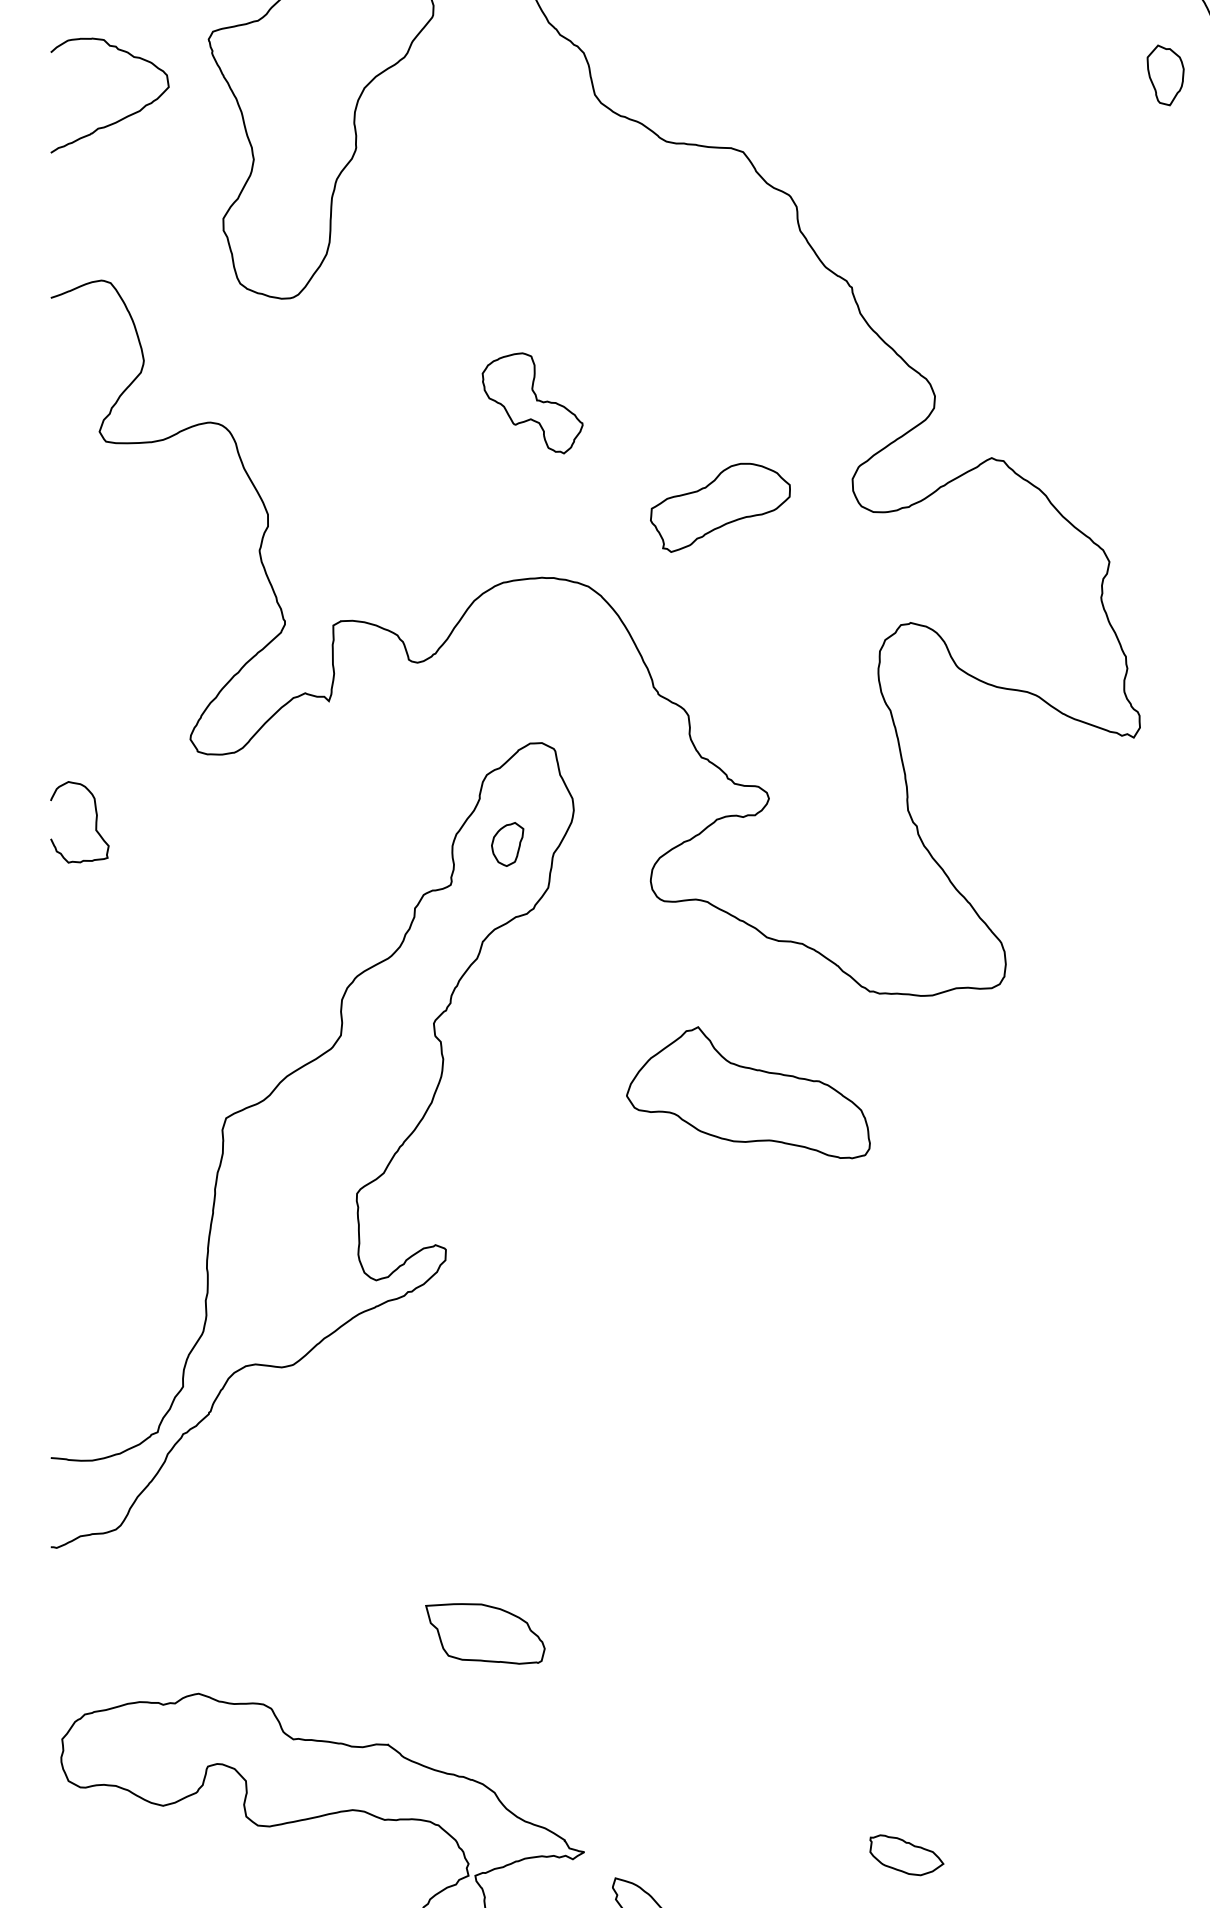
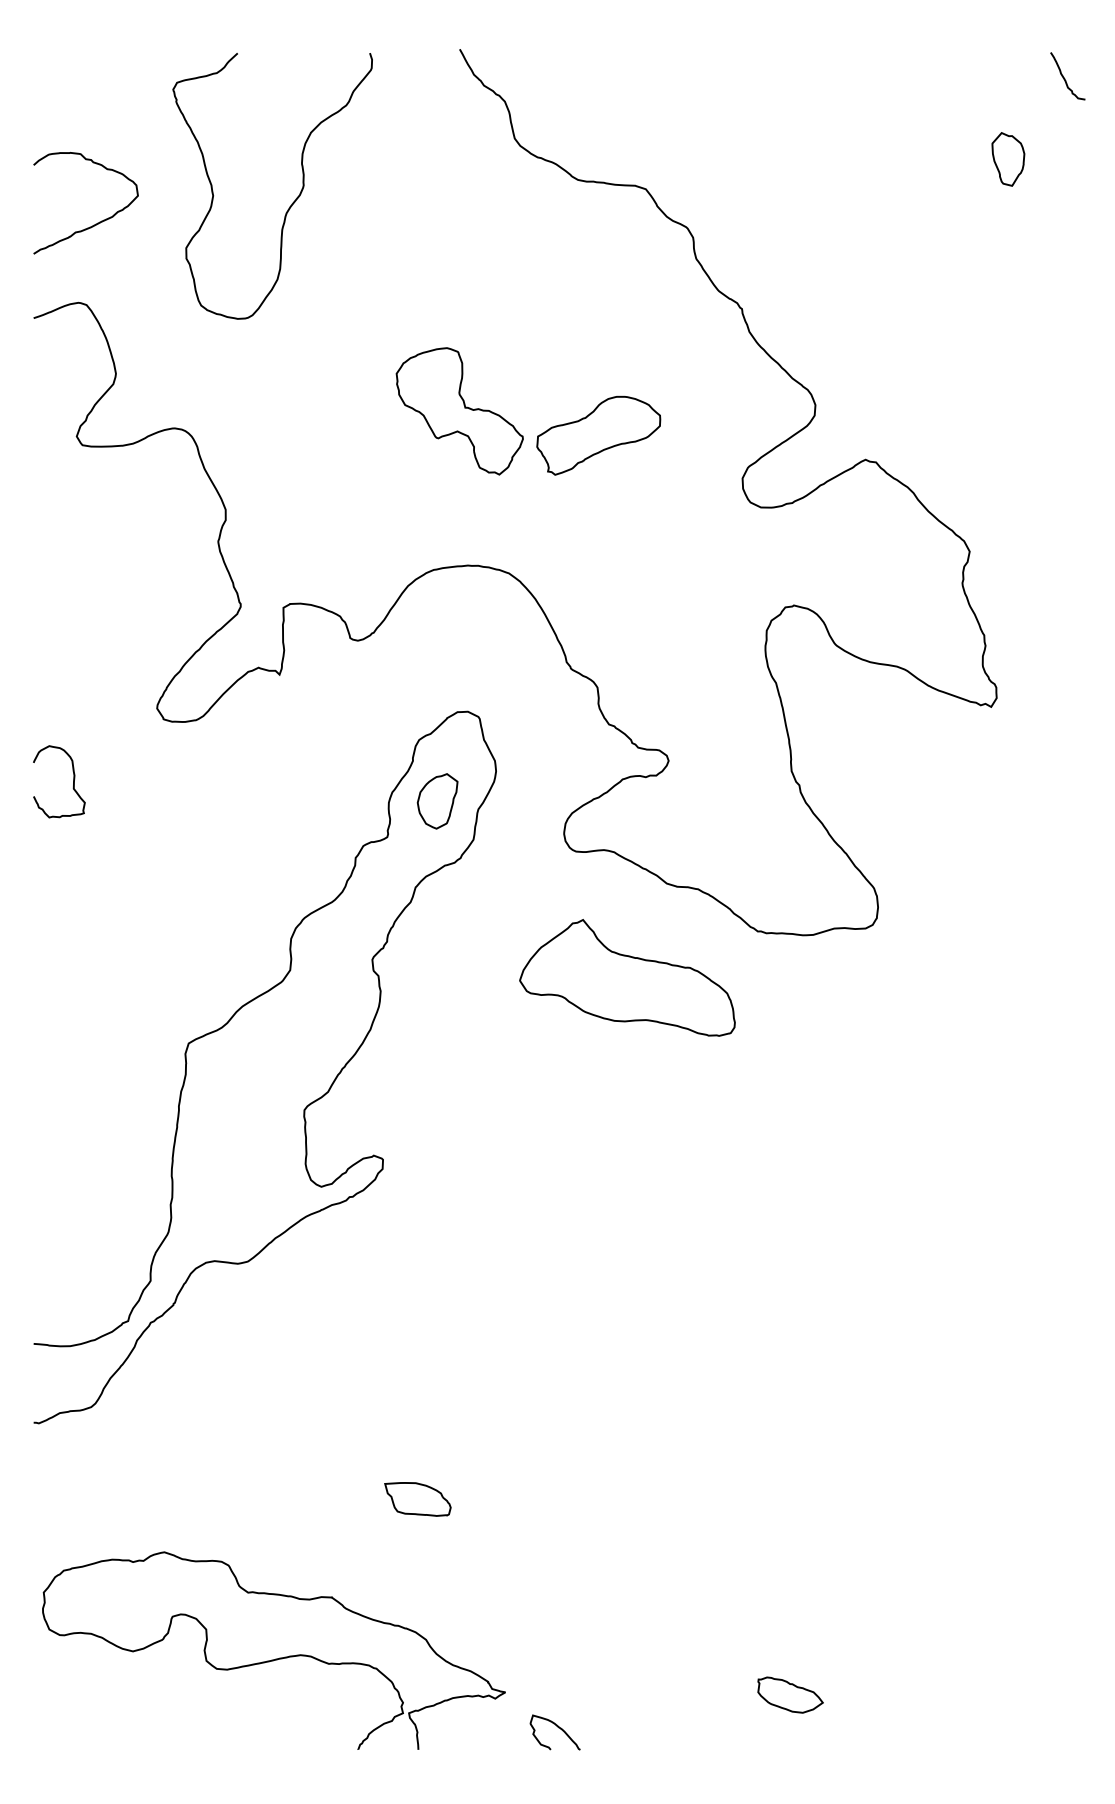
part: (1165, 75) -> (1008, 159), moved
curve: (120, 118) -> (95, 223), moved
part: (532, 403) -> (459, 411), size x1.43
part: (720, 507) -> (598, 435), moved
part: (507, 844) -> (437, 801), size x1.43
part: (748, 1092) -> (627, 977), moved
part: (484, 1634) -> (417, 1499), size x0.62

